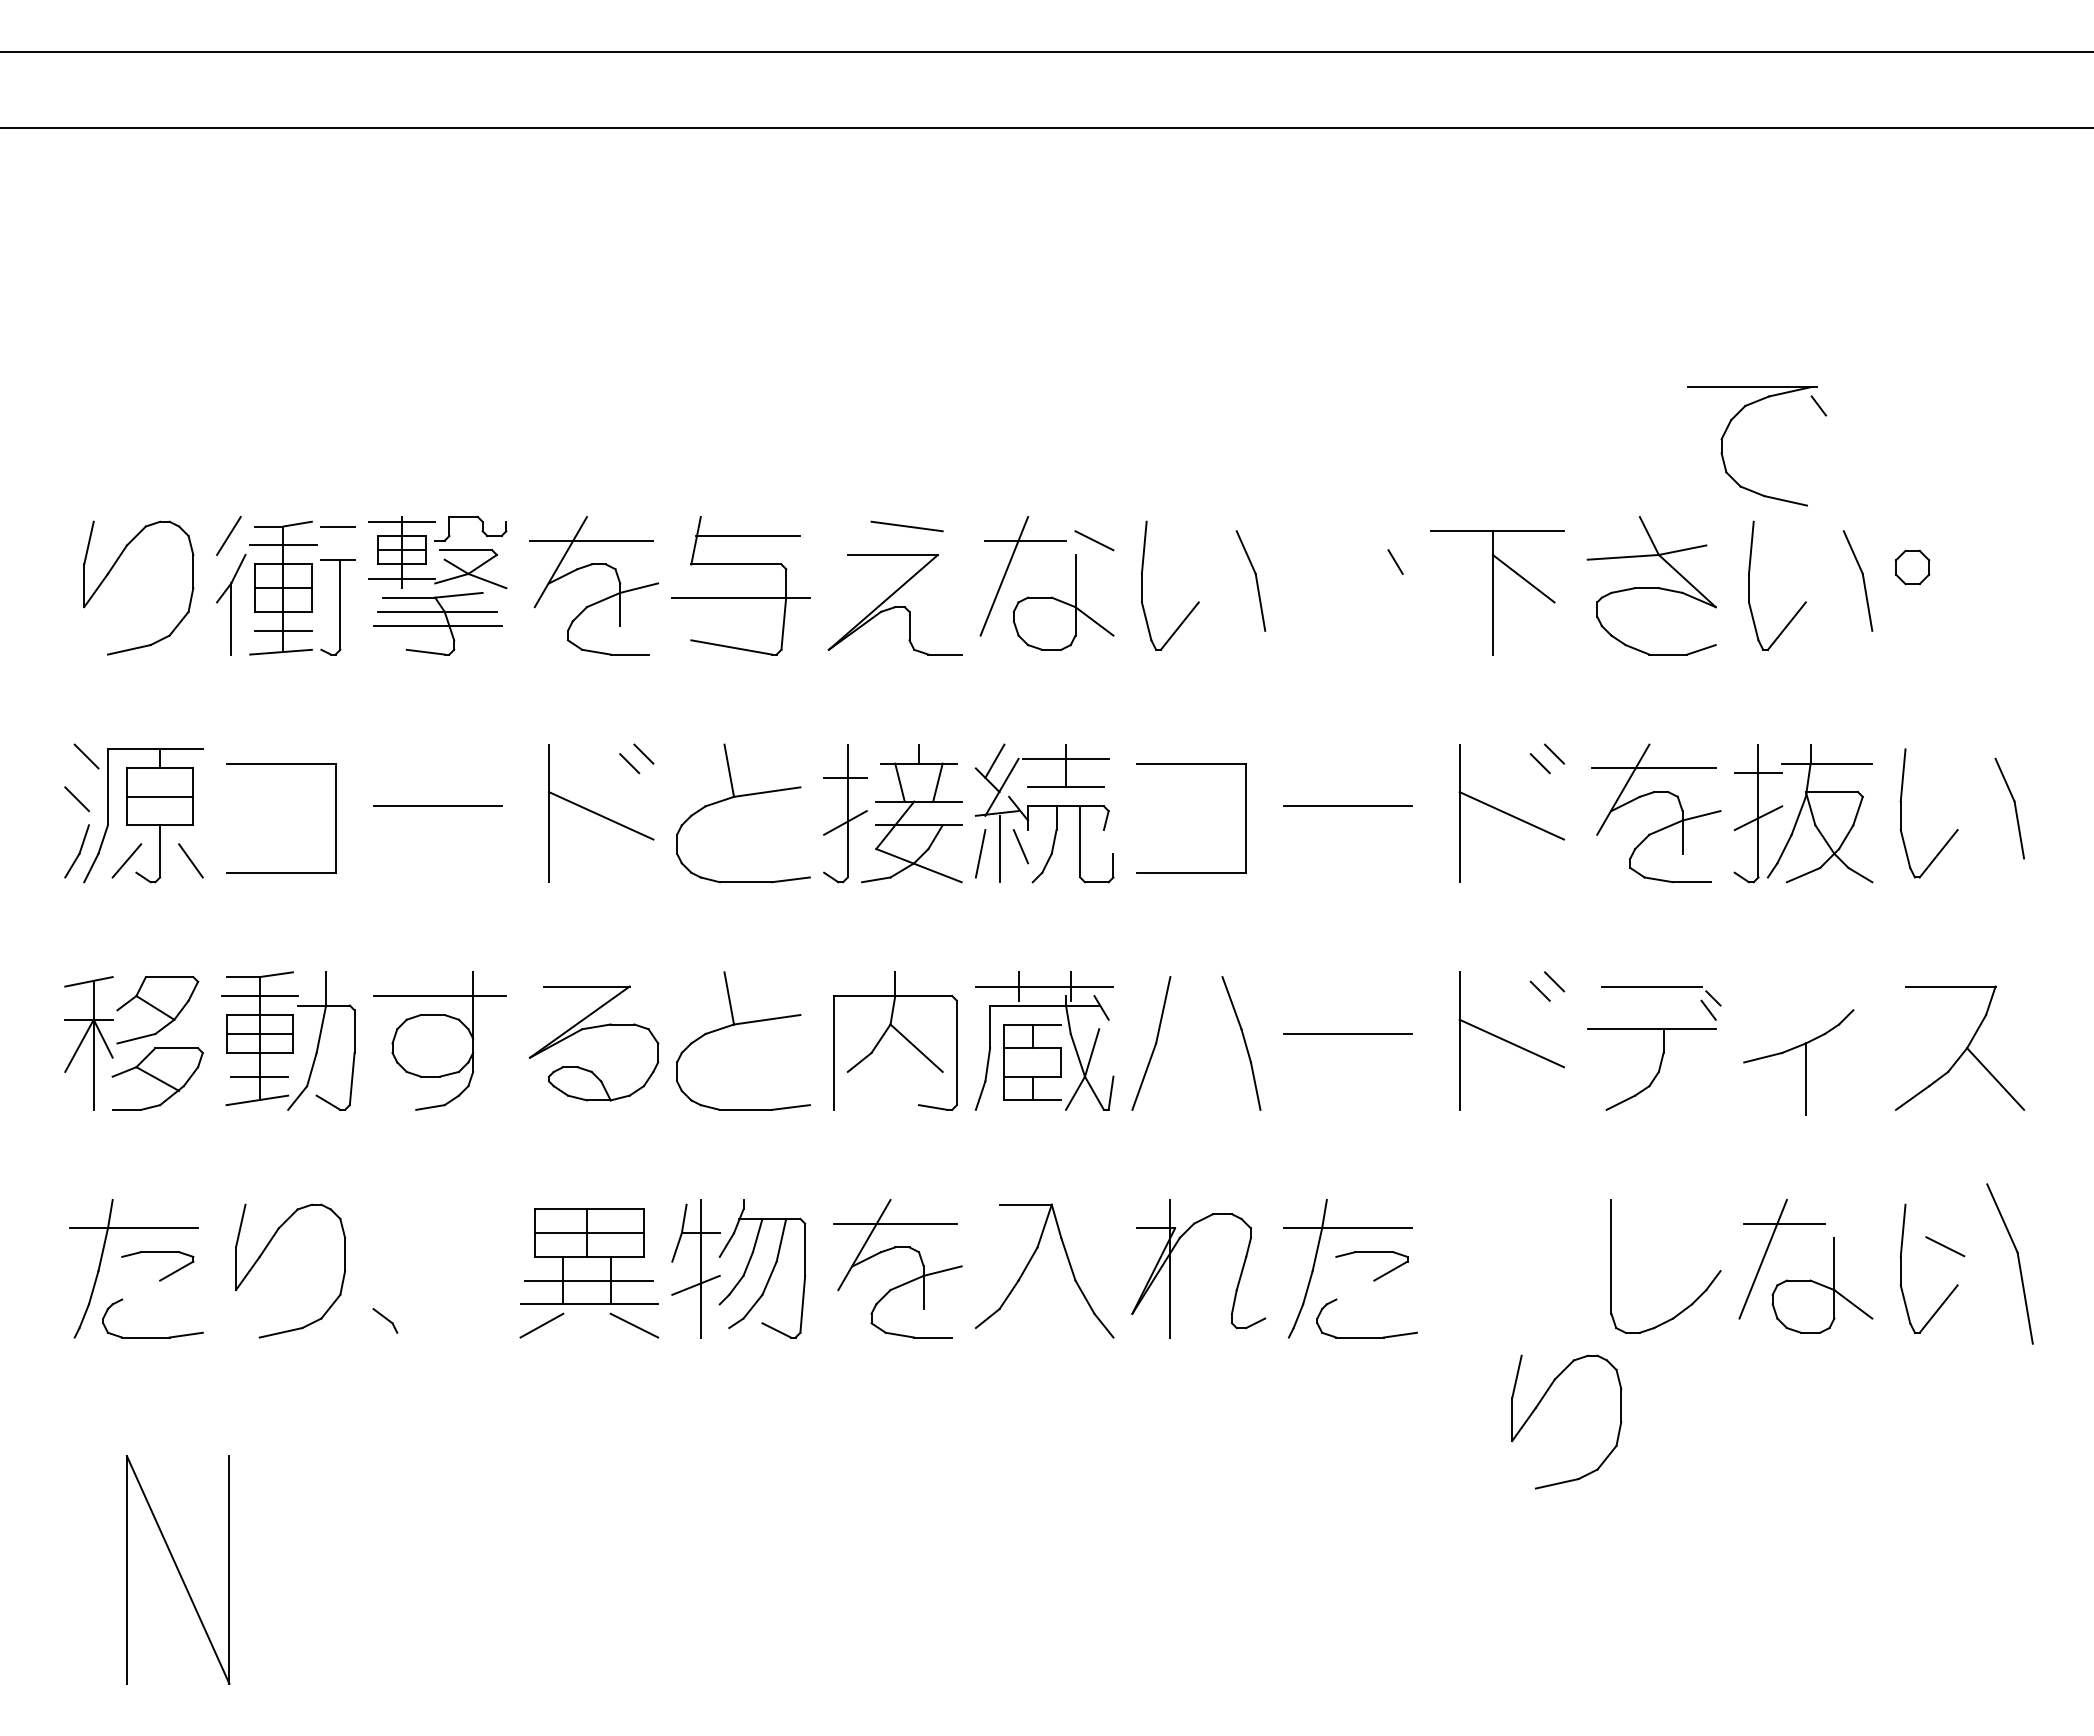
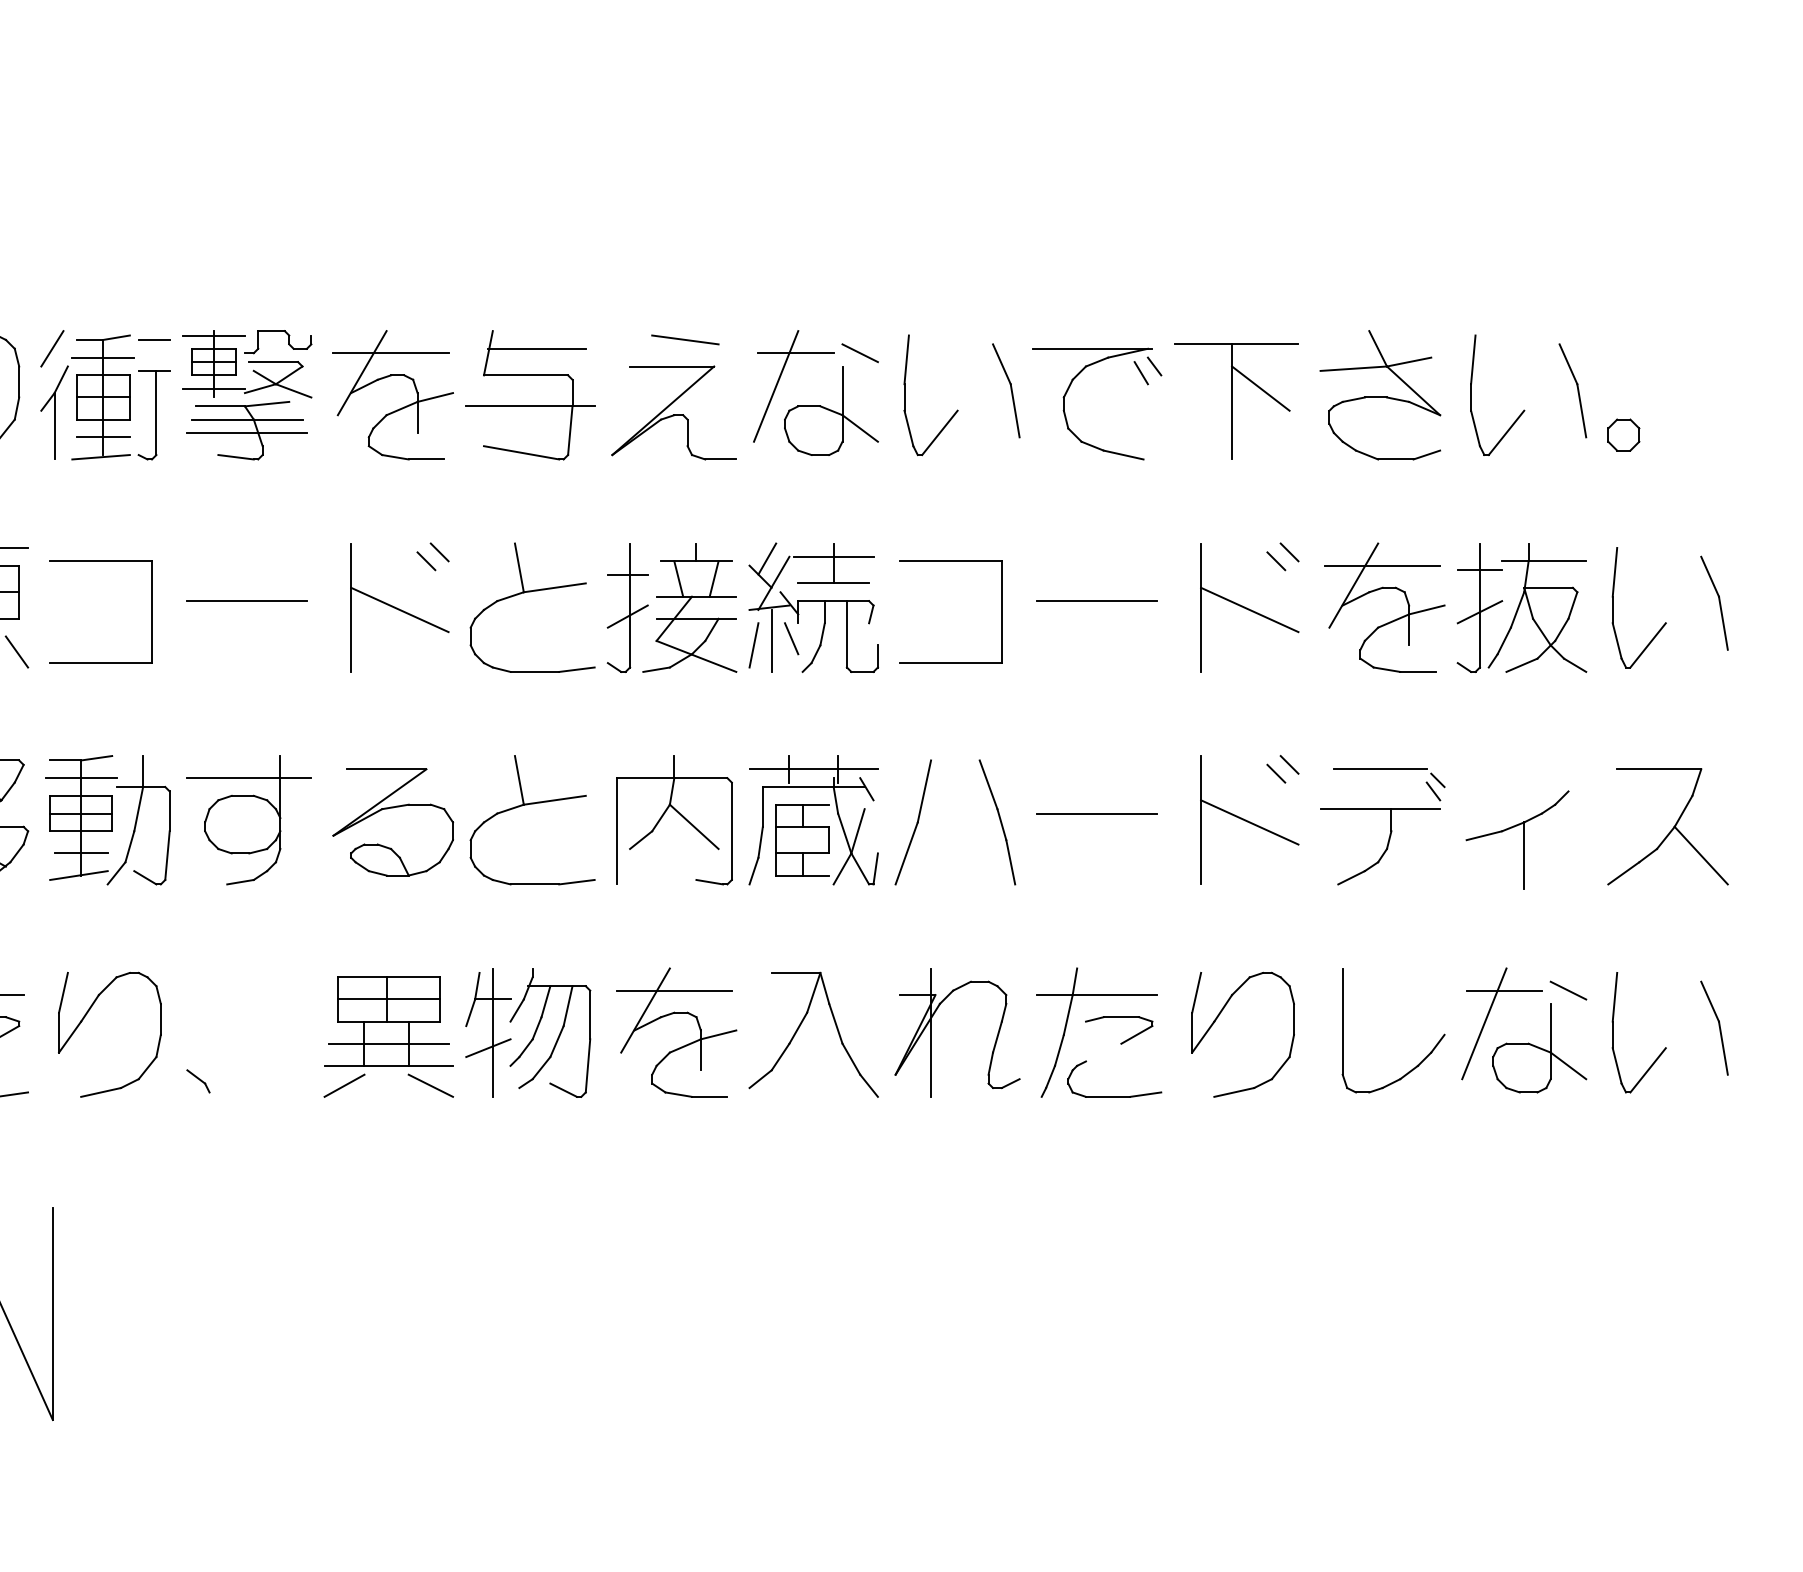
part: (1726, 431) -> (1068, 390), moved
part: (1912, 567) -> (1623, 435), moved
line: (1945, 1246) -> (1568, 990), moved
part: (2009, 1263) -> (1714, 1027), size x0.62
part: (1539, 1404) -> (1217, 1018), moved

